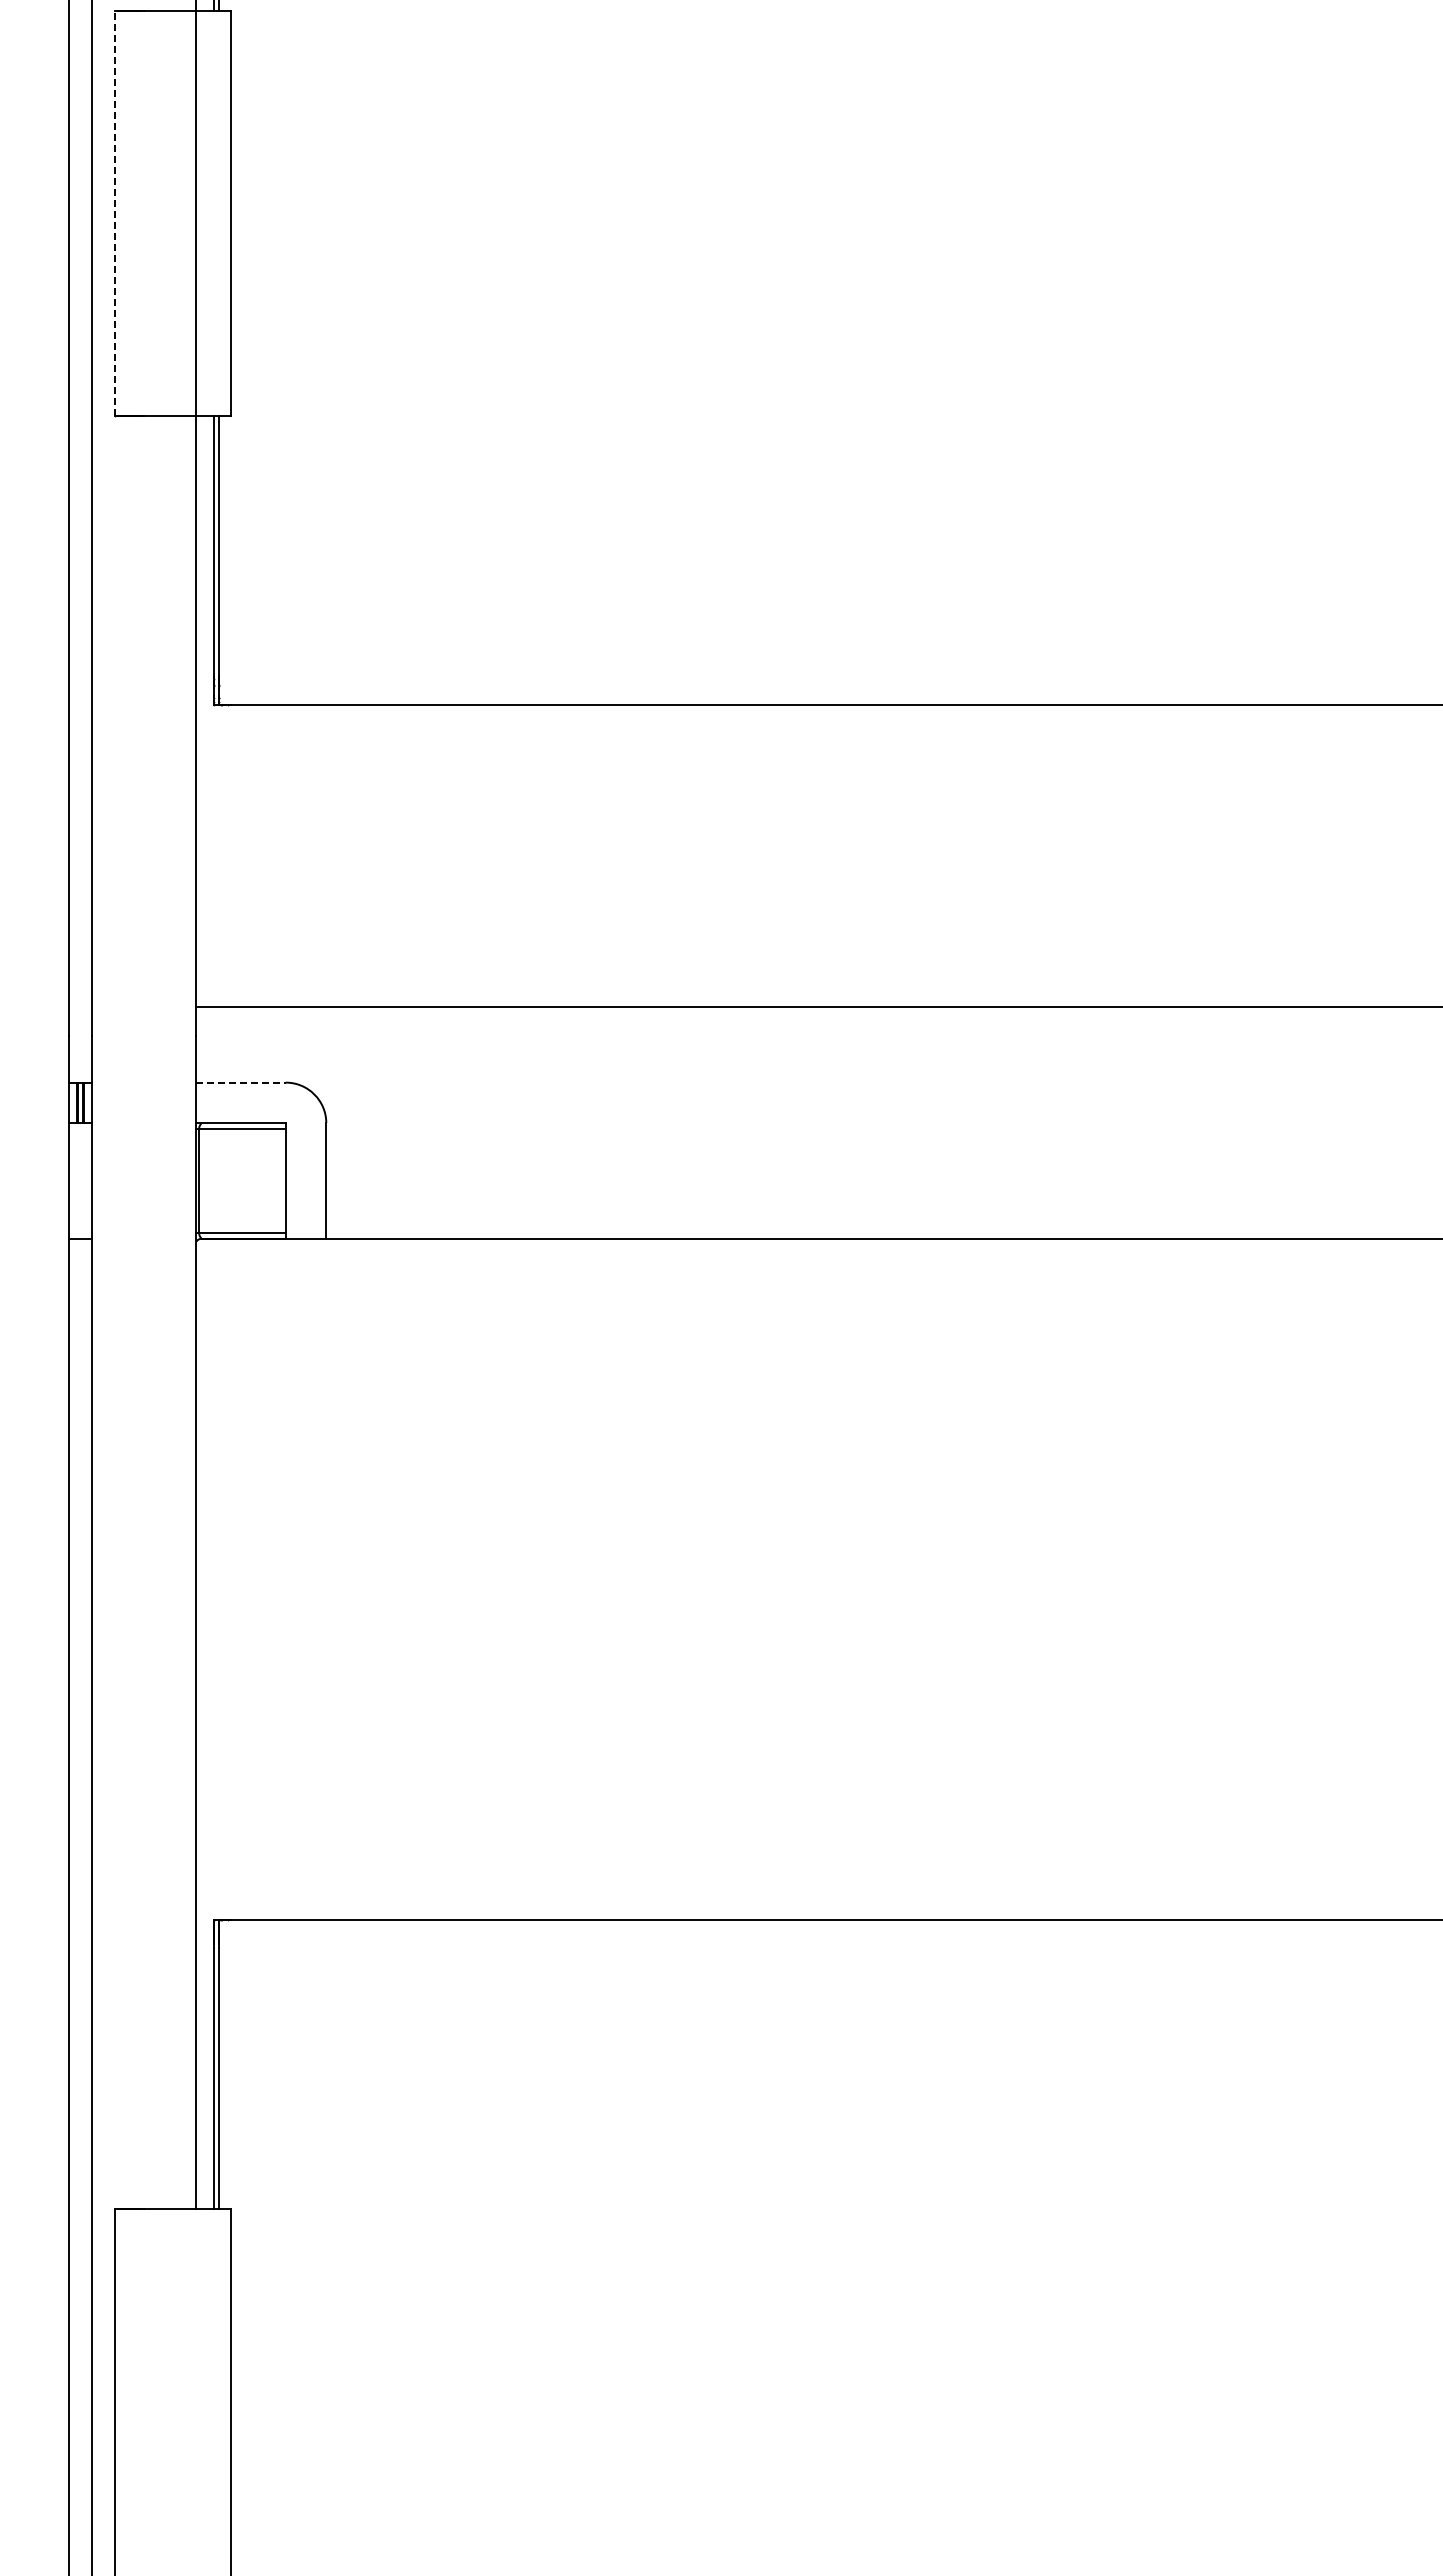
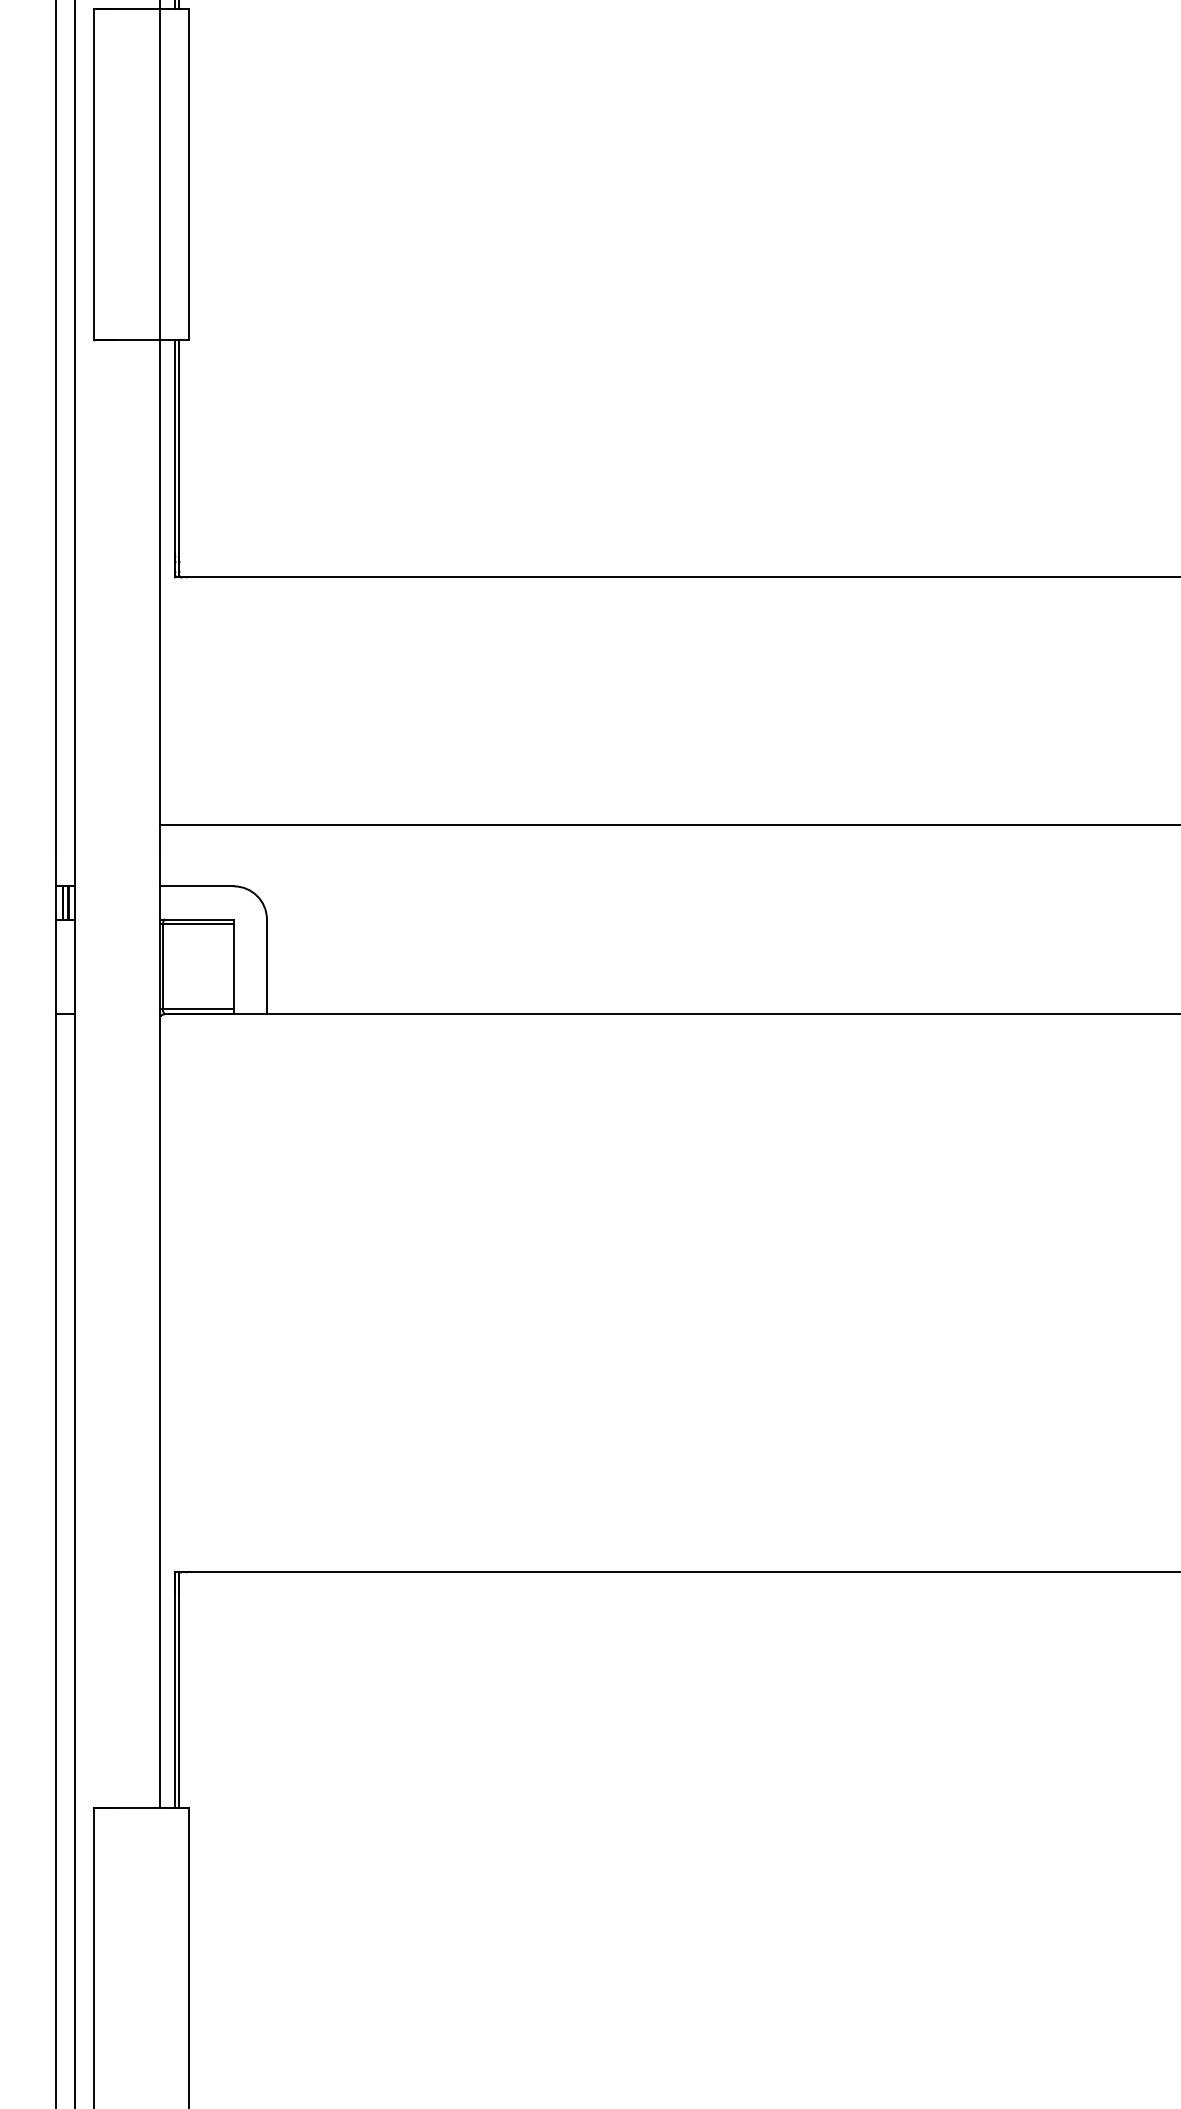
line: (115, 212) -> (94, 173), dashed -> solid
line: (240, 1082) -> (196, 886), dashed -> solid

